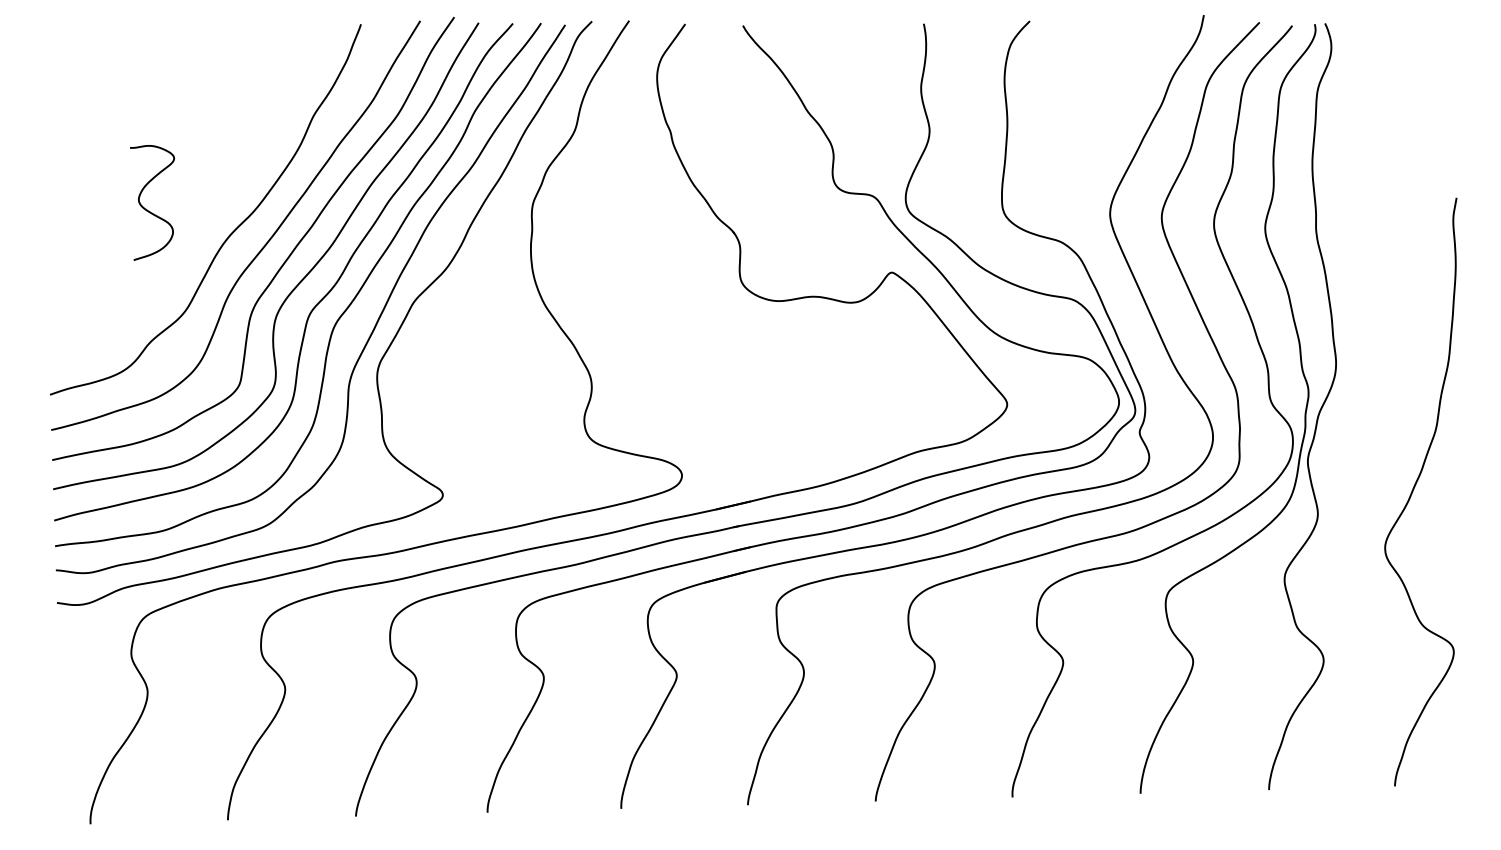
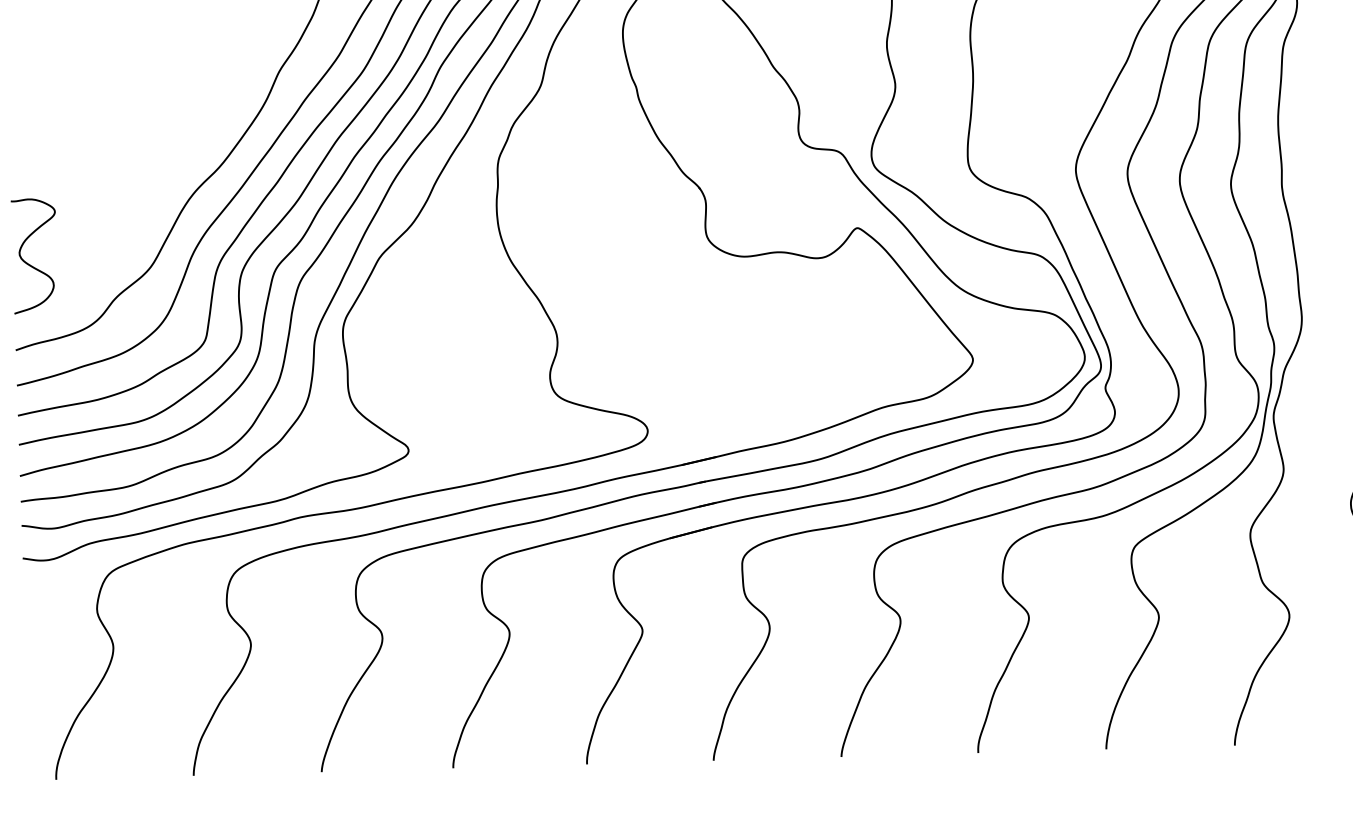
curve: (147, 209) -> (28, 263), moved

